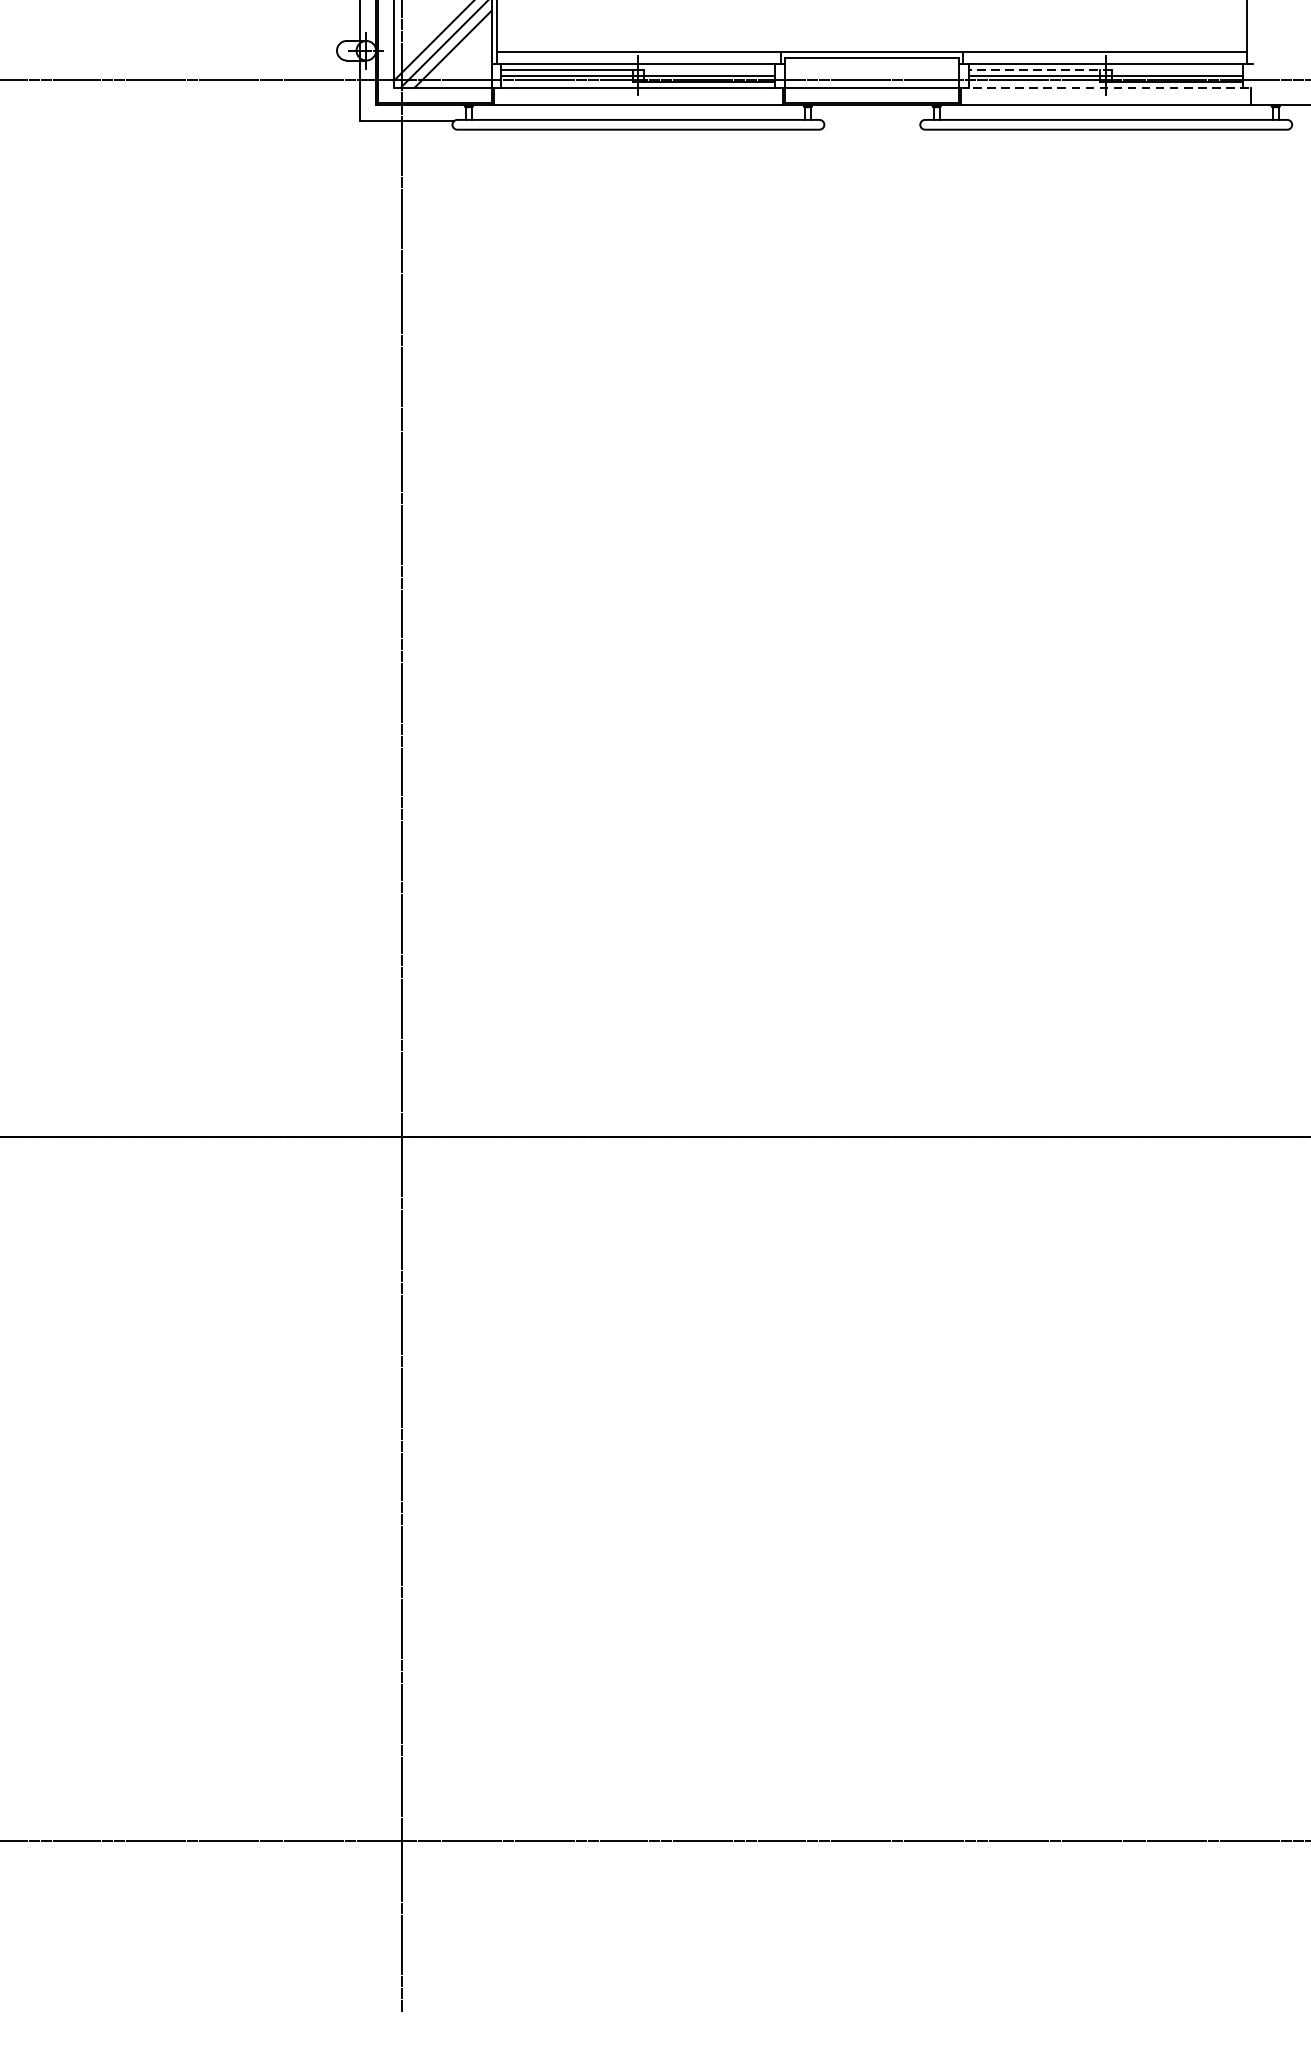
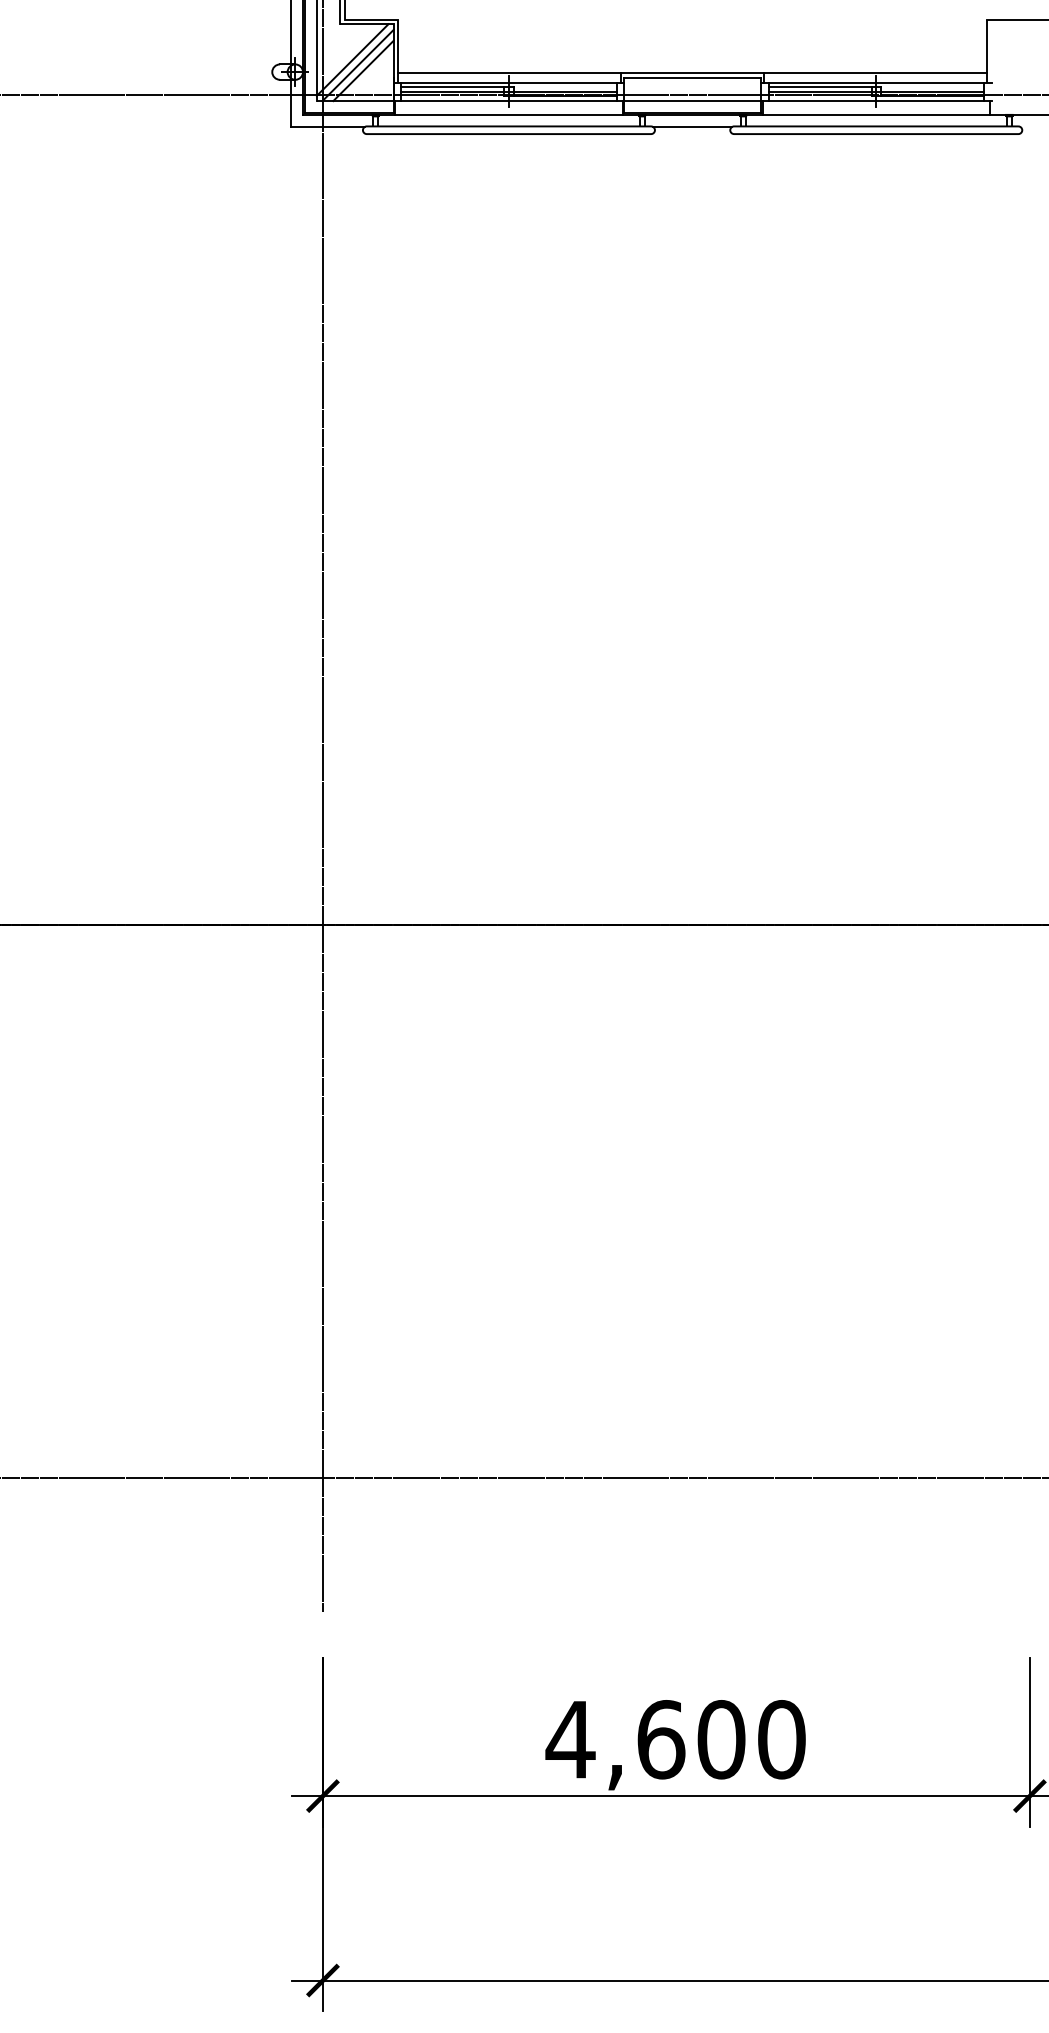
line: (1040, 70) -> (824, 87), dashed -> solid
line: (1106, 88) -> (876, 101), dashed -> solid
line: (872, 121) -> (692, 127), added

